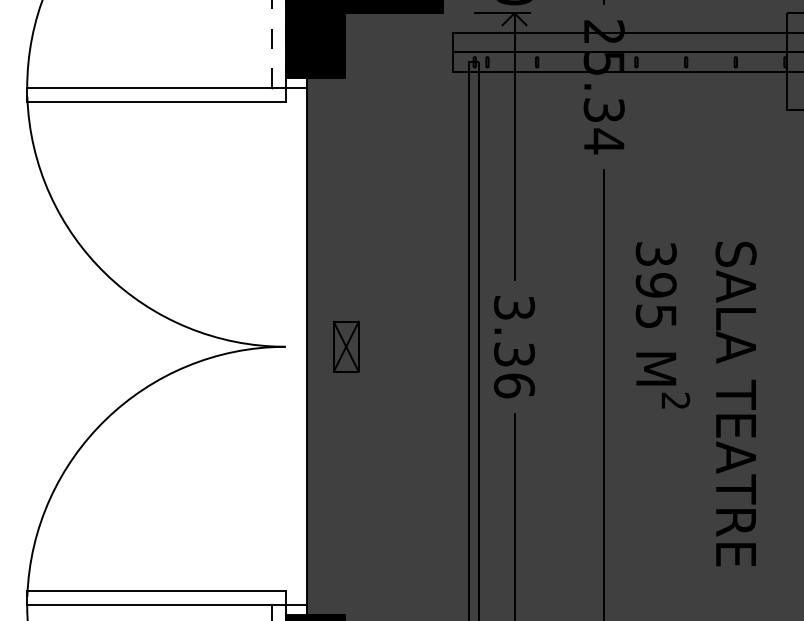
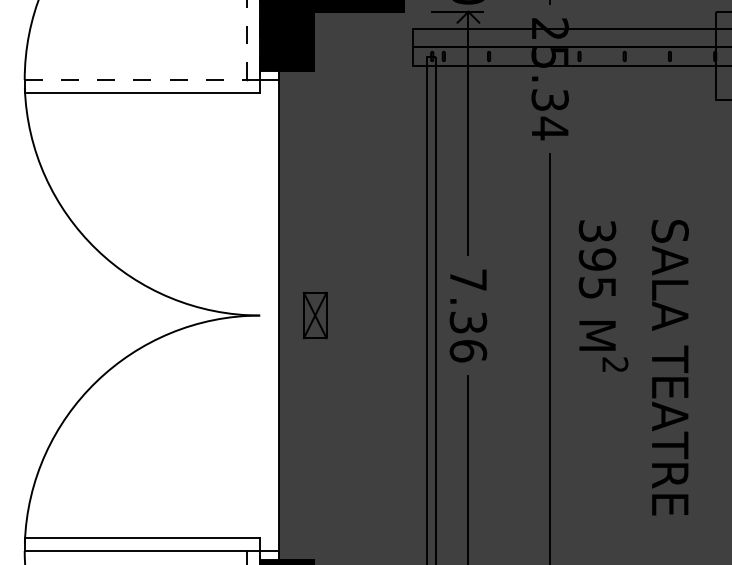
line: (157, 88) -> (143, 80), solid -> dashed
text: (514, 307) -> (468, 279), 3.36 -> 7.36

